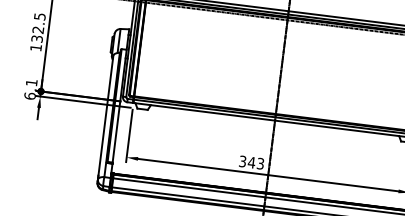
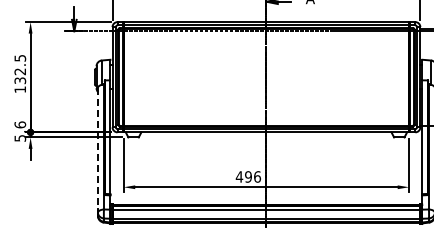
text: (31, 89) -> (20, 131), 6.1 -> 5.6
line: (105, 115) -> (97, 148), solid -> dashed
text: (250, 162) -> (247, 176), 343 -> 496

